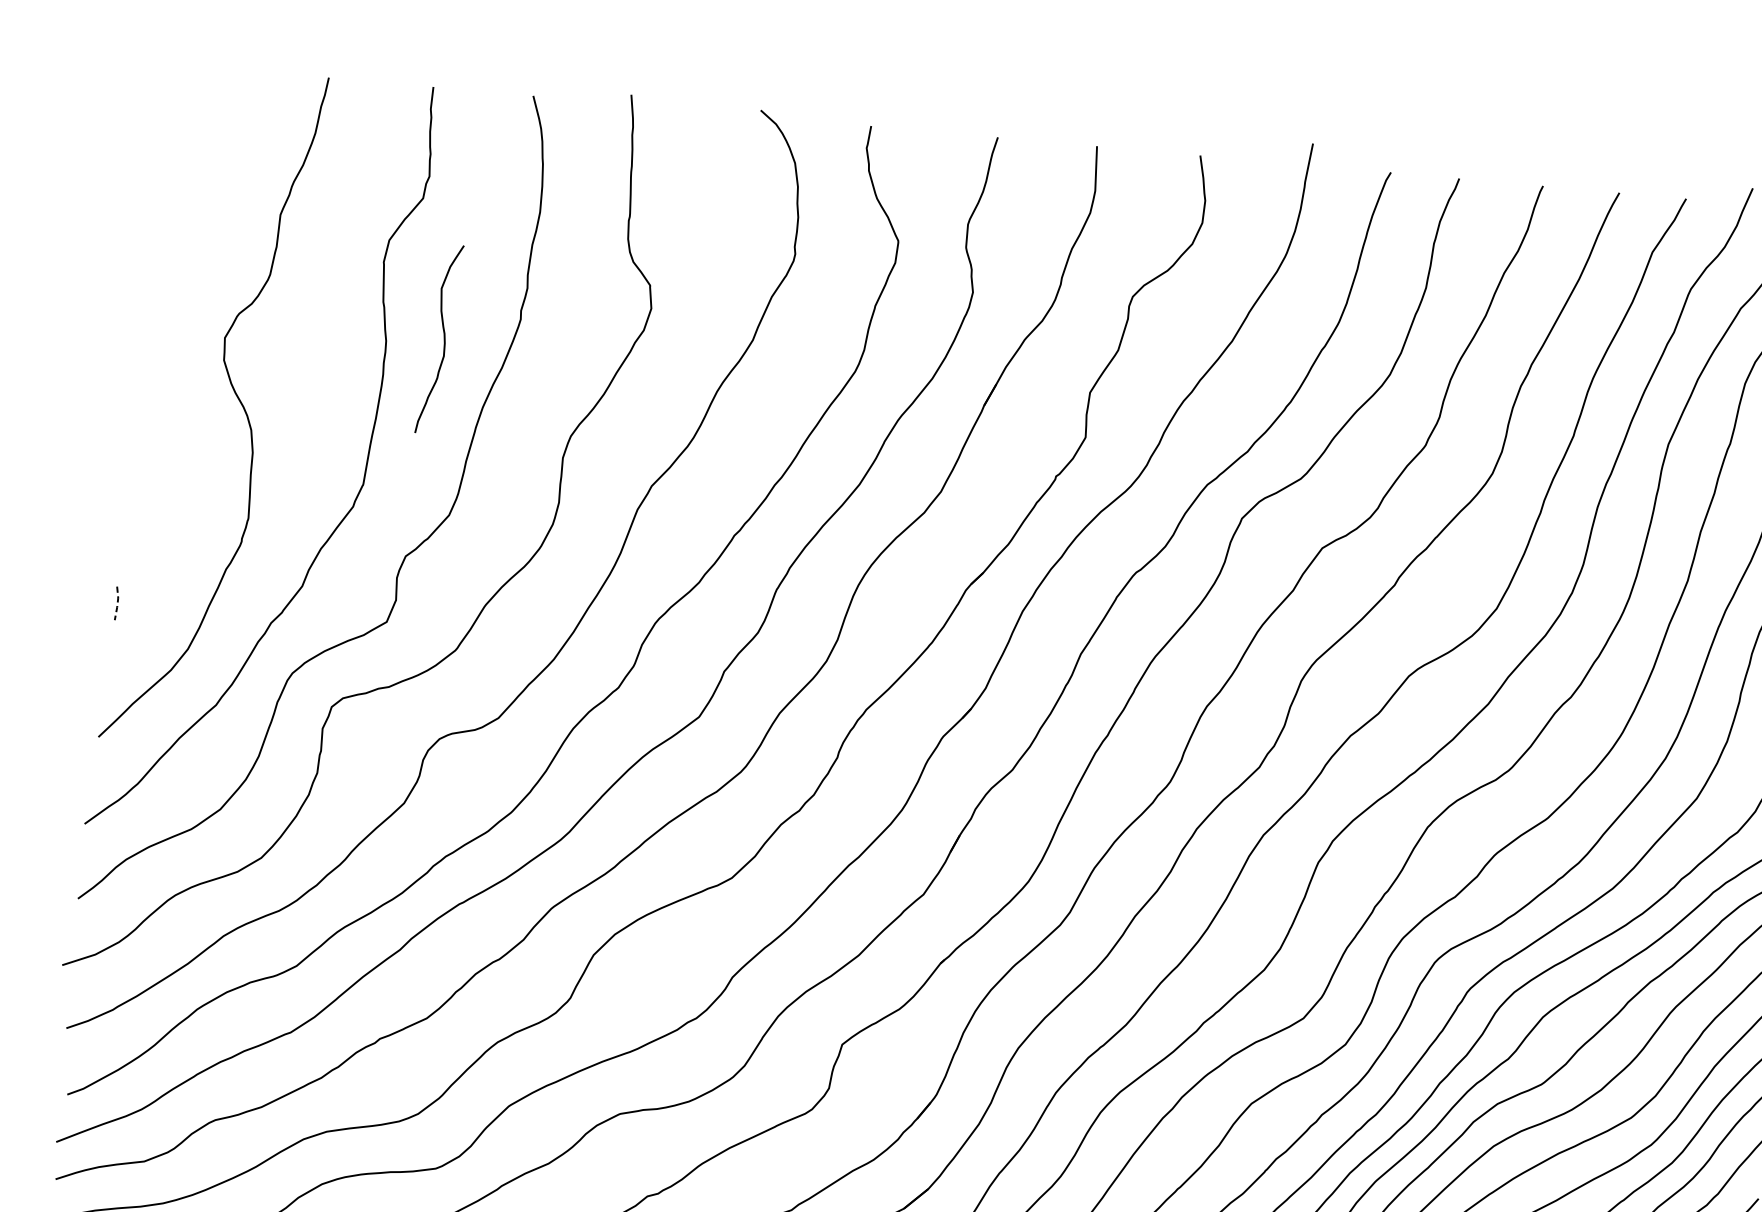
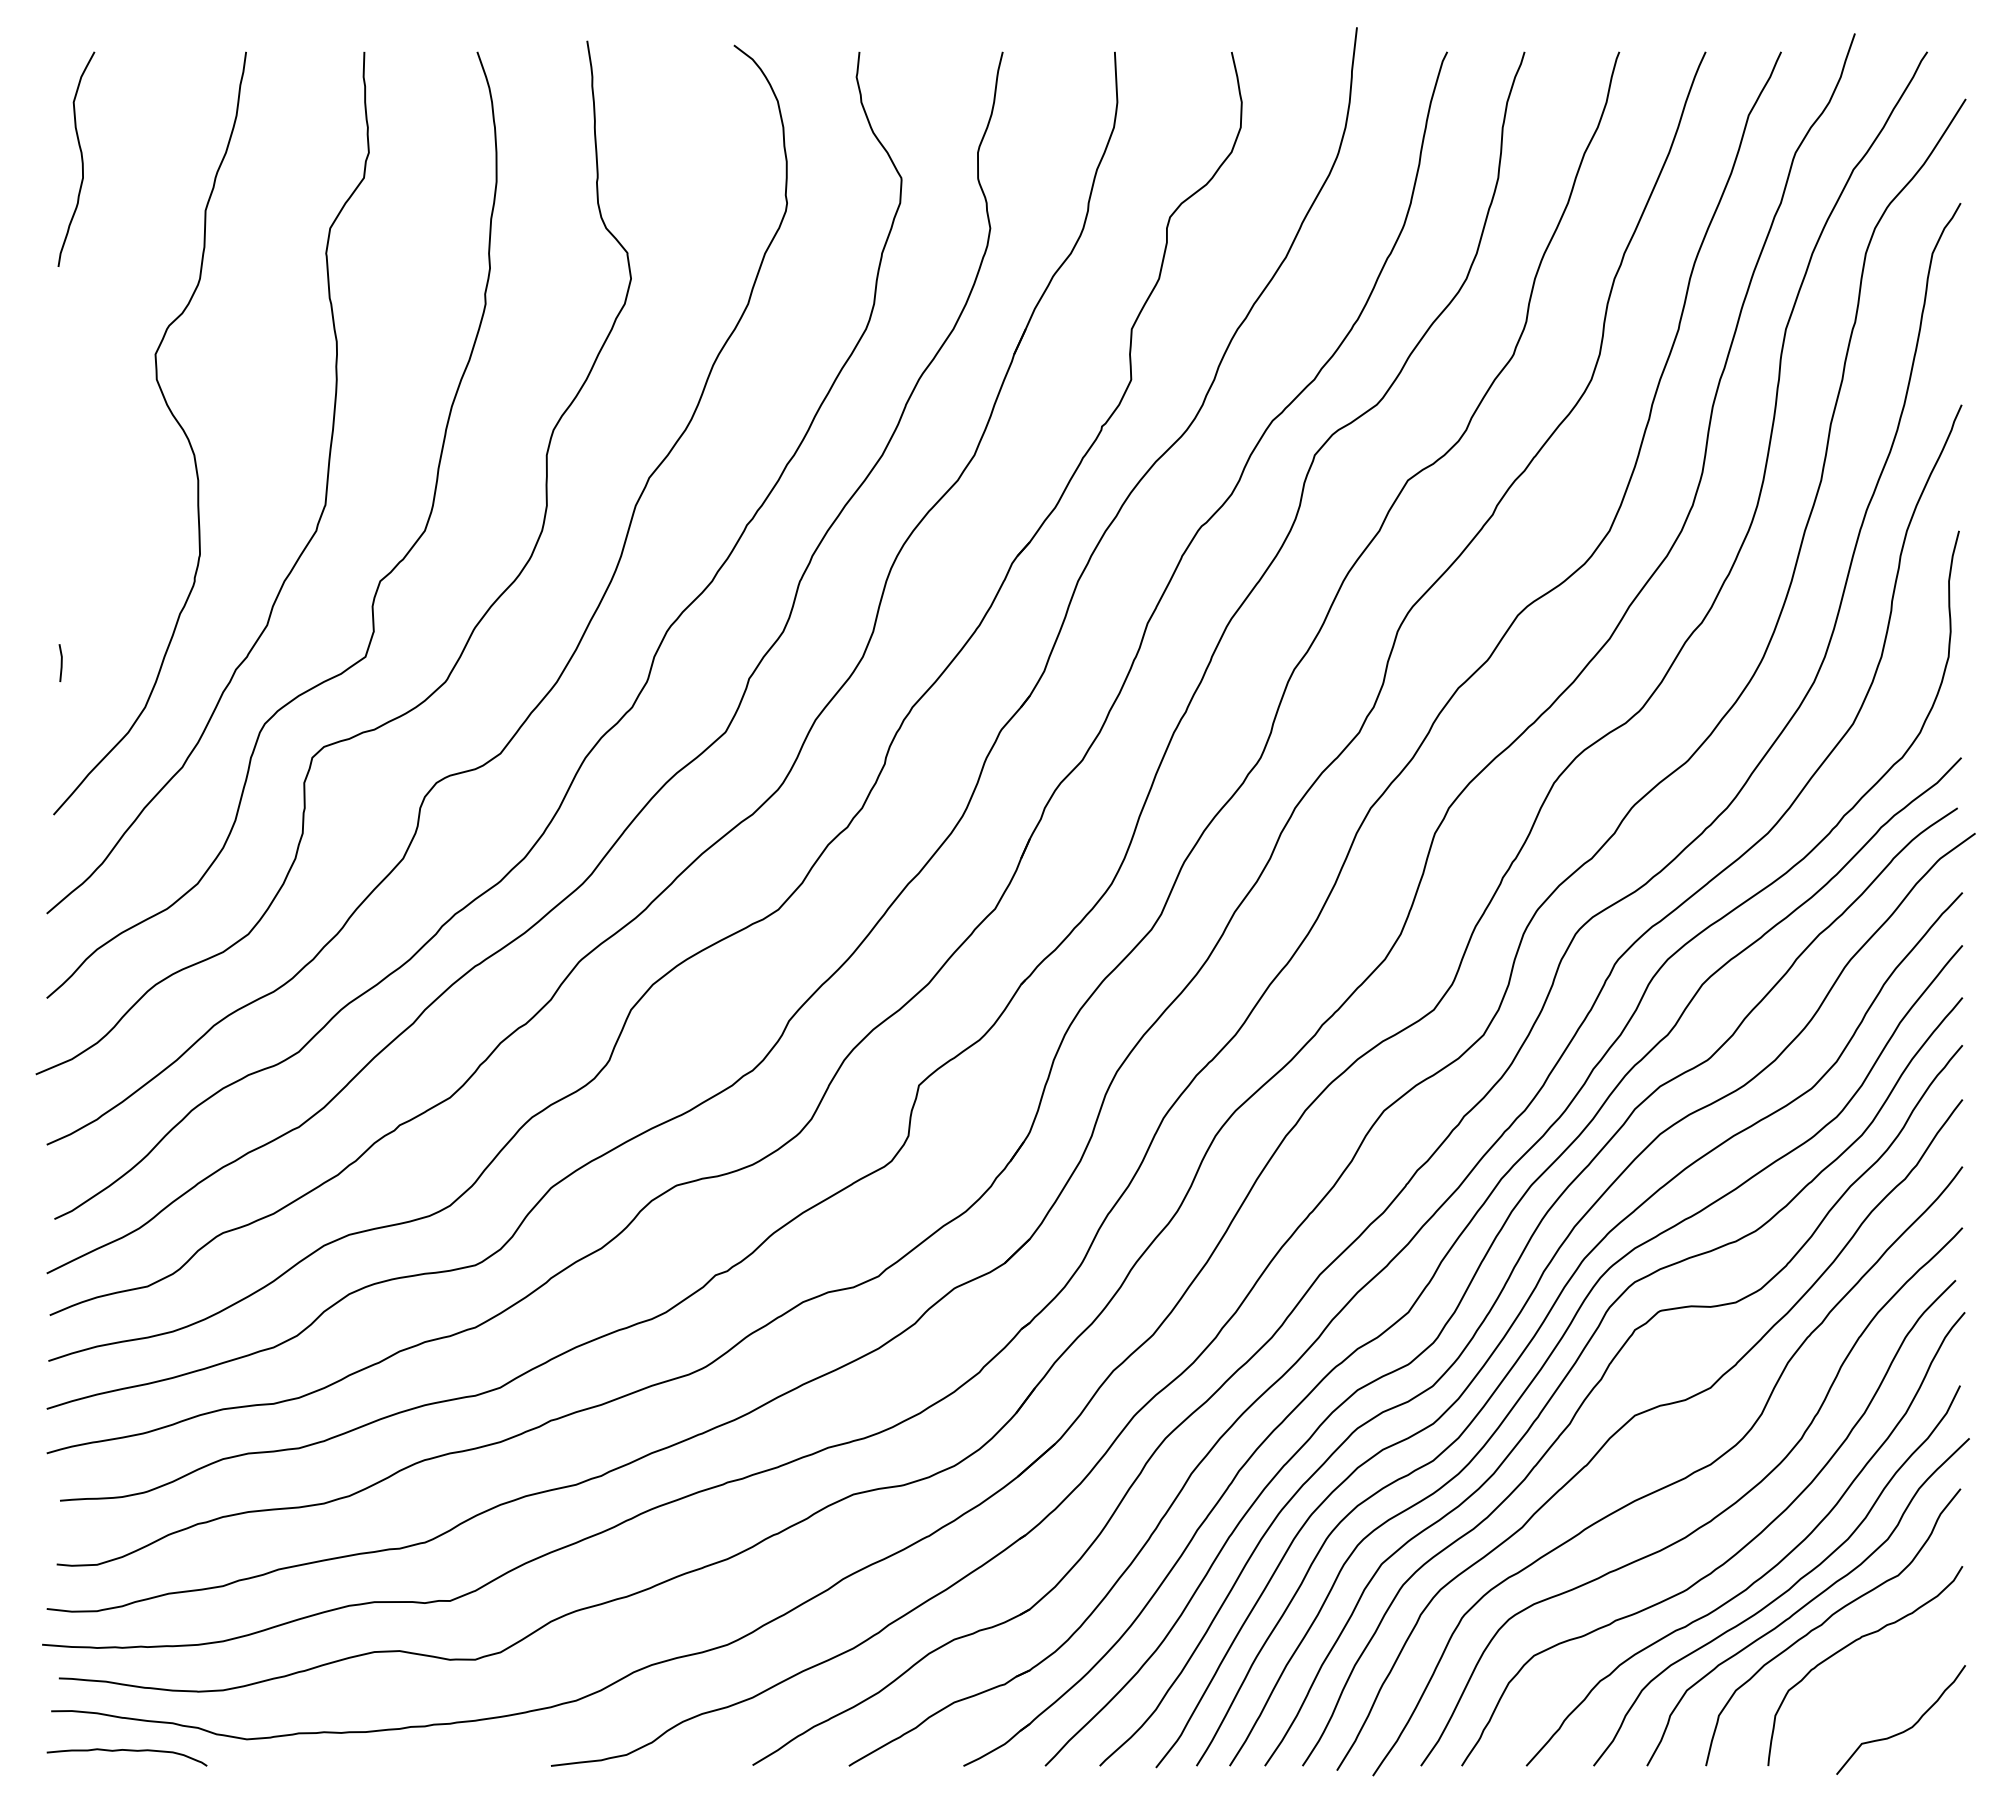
curve: (444, 338) -> (81, 158), moved
line: (117, 603) -> (61, 663), dashed -> solid

